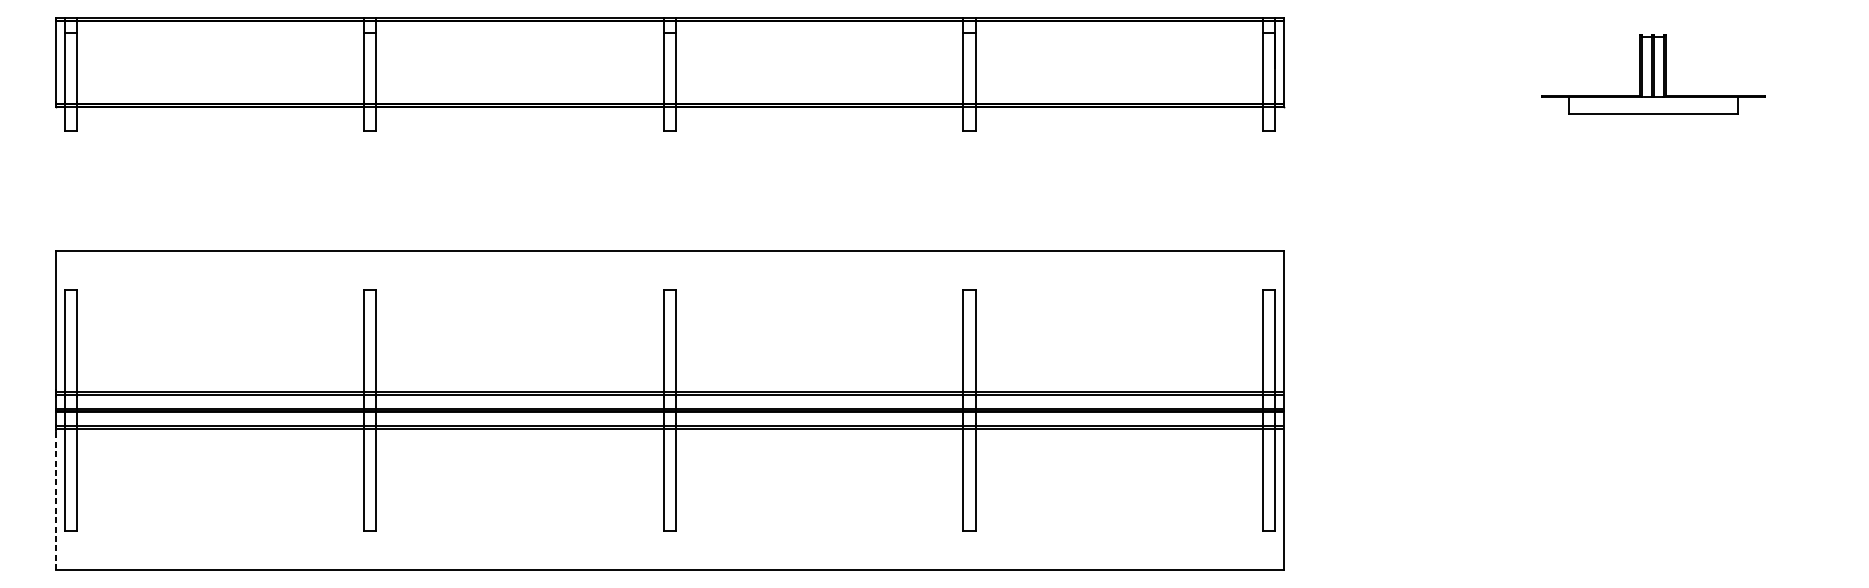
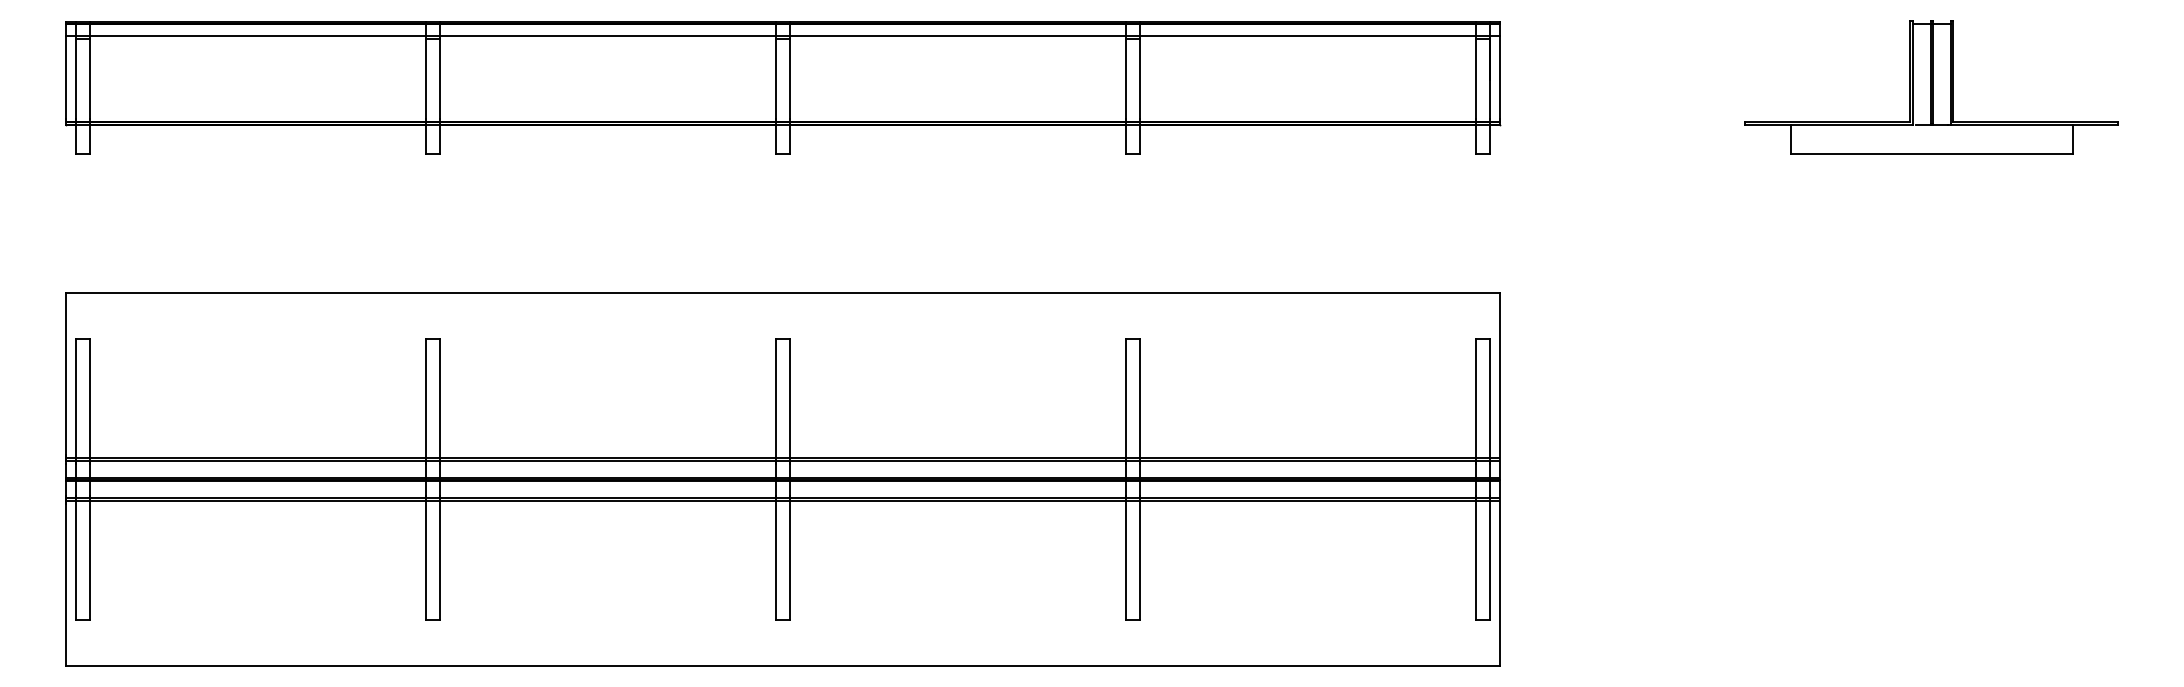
line: (669, 30) -> (782, 35), added
part: (1653, 74) -> (1931, 87), size x1.43
line: (55, 496) -> (65, 580), dashed -> solid

